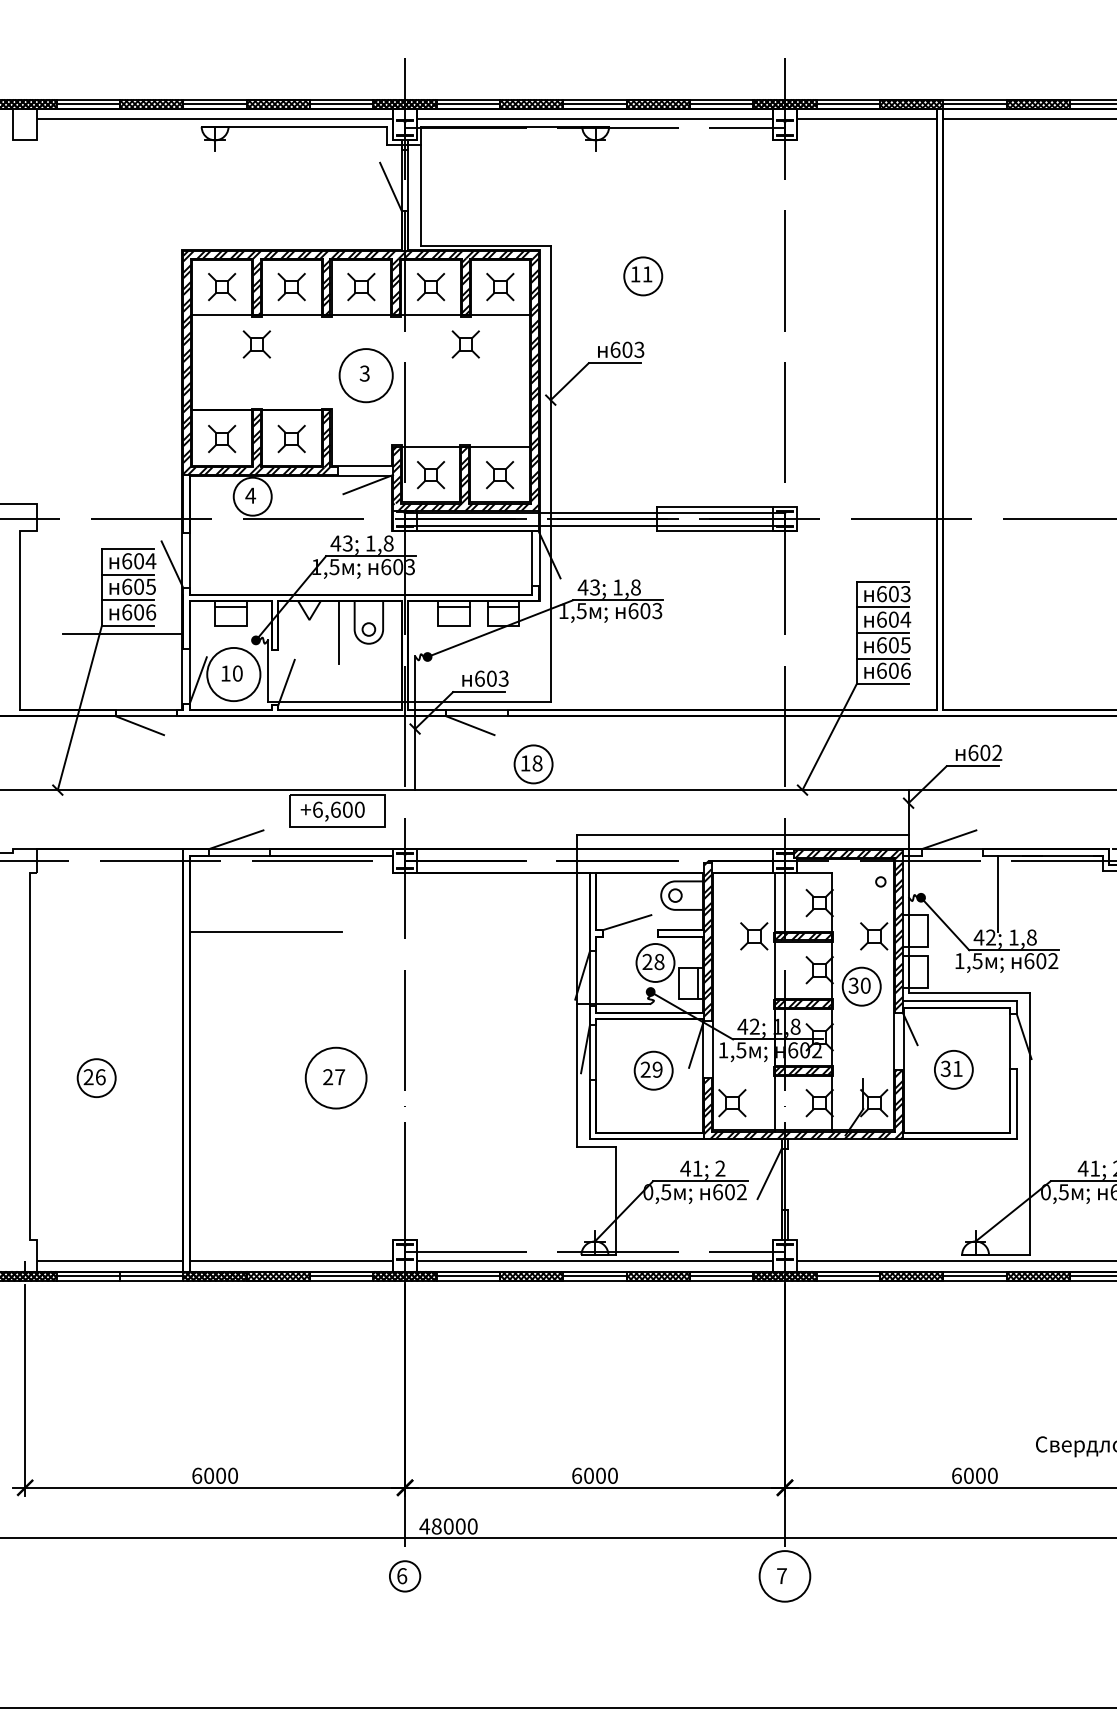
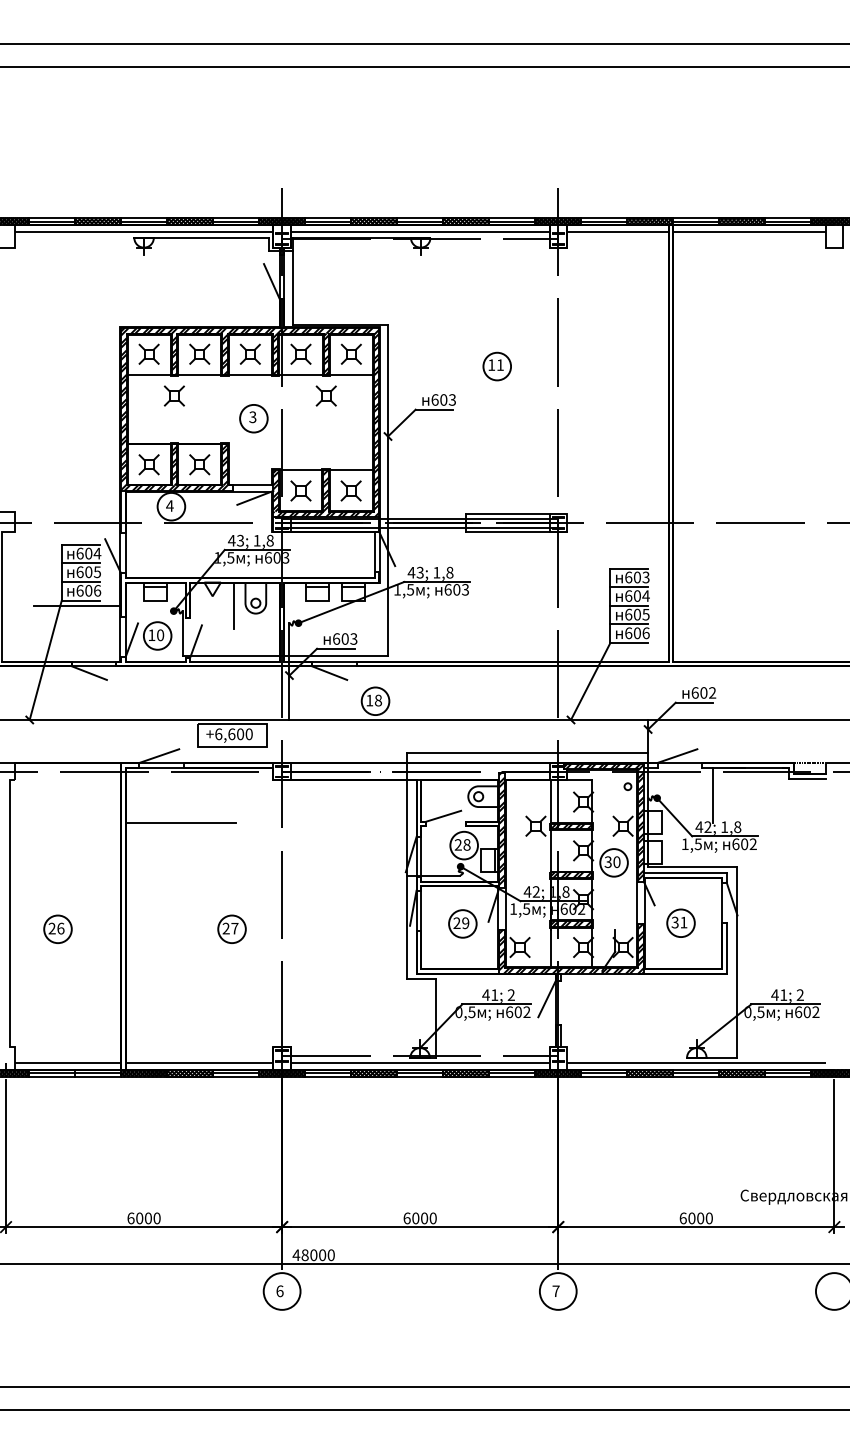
part: (642, 276) -> (496, 366), moved
circle: (365, 375) -> (253, 418), size x0.71
circle: (233, 673) -> (157, 635), size x0.71
circle: (335, 1078) -> (231, 929), size x0.62
circle: (404, 1576) -> (281, 1291), size x1.67

